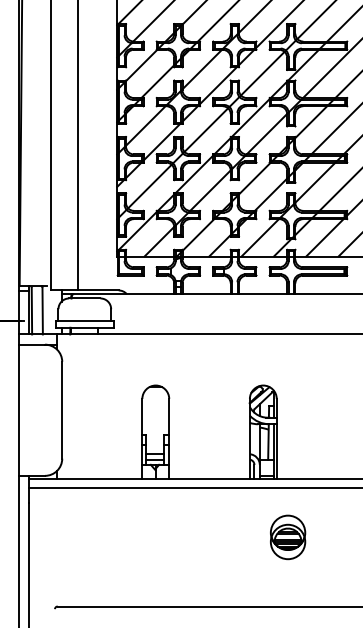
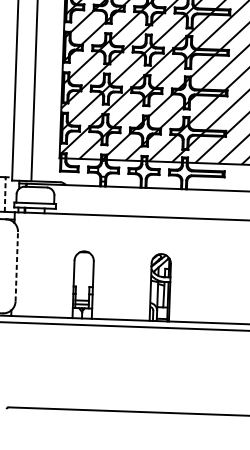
line: (42, 309) -> (5, 194), solid -> dashed
line: (62, 409) -> (17, 266), solid -> dashed
part: (288, 537) -> (175, 363), removed

